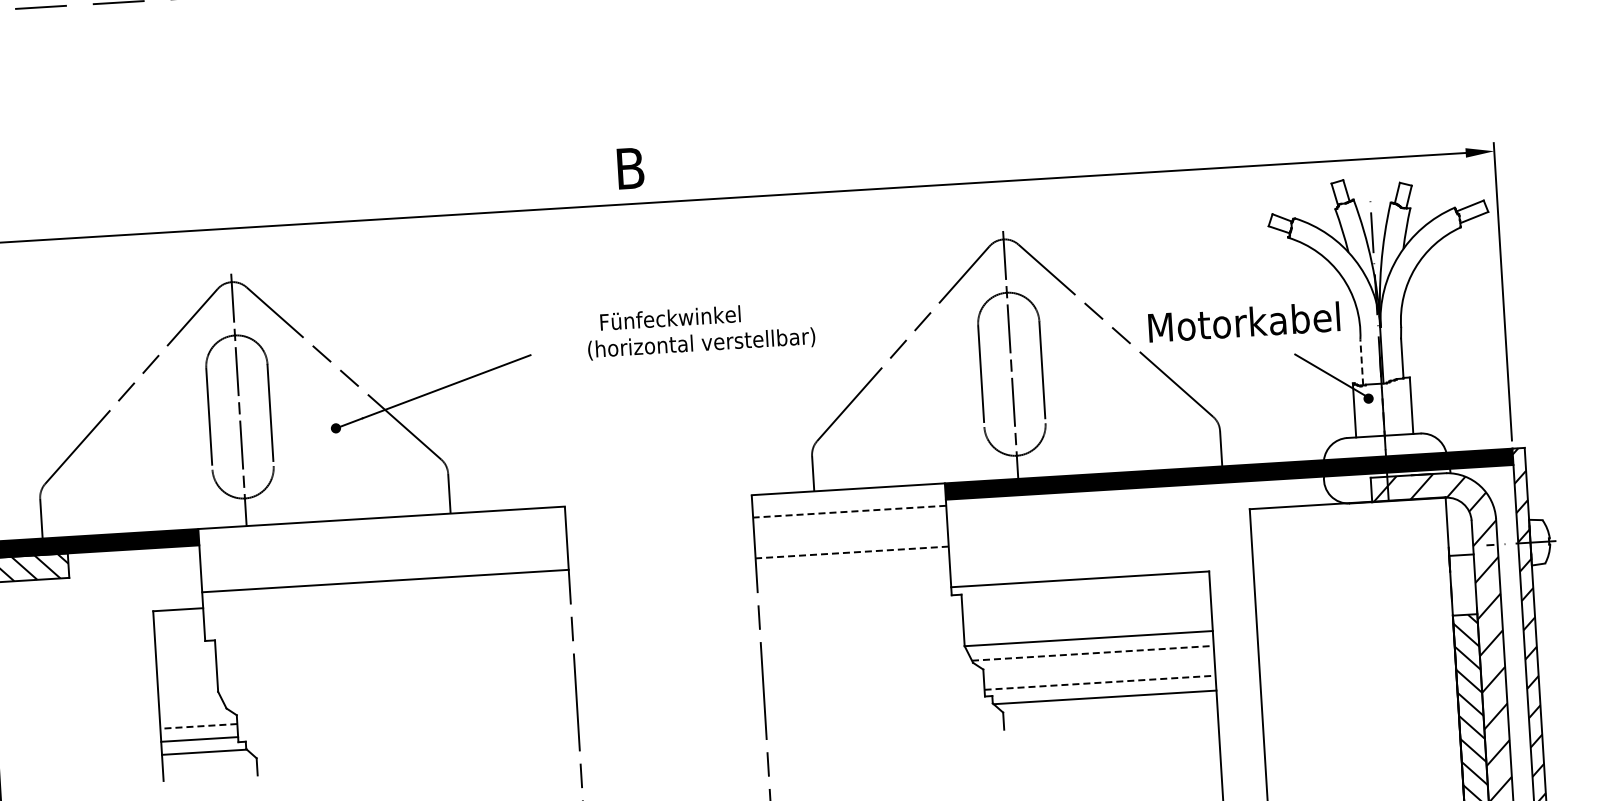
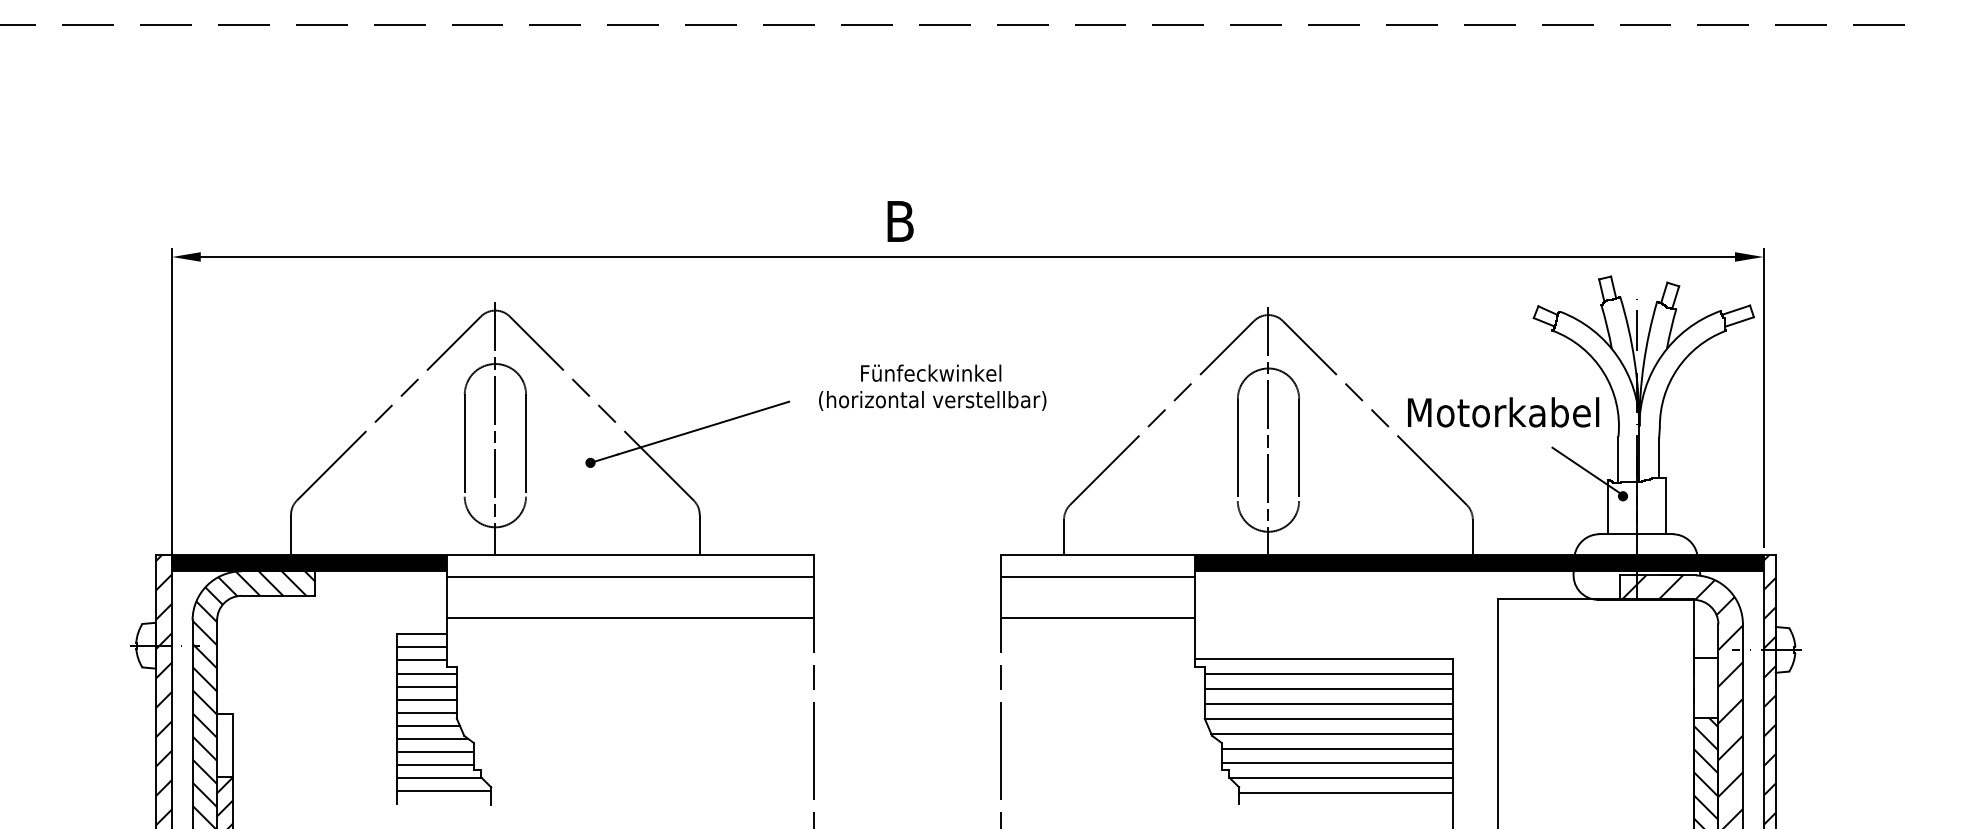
text: (701, 343) -> (932, 400), moved
line: (1361, 362) -> (1618, 459), dashed -> solid
line: (850, 511) -> (1098, 577), dashed -> solid
line: (382, 540) -> (630, 577), added
line: (852, 552) -> (1098, 618), dashed -> solid
line: (1085, 593) -> (1328, 673), added
line: (1086, 608) -> (1328, 688), added
line: (178, 622) -> (421, 647), added
line: (1087, 623) -> (1328, 703), added
line: (179, 635) -> (421, 660), added
line: (185, 648) -> (426, 673), added
line: (1093, 653) -> (1332, 733), dashed -> solid
line: (185, 661) -> (426, 686), added
line: (1098, 667) -> (1337, 748), added
line: (186, 674) -> (426, 699), added
line: (1099, 682) -> (1337, 763), dashed -> solid
line: (187, 687) -> (426, 712), added
line: (189, 700) -> (427, 725), added
line: (1110, 712) -> (1346, 793), added
line: (195, 713) -> (432, 738), added
line: (198, 725) -> (435, 751), dashed -> solid
line: (209, 765) -> (443, 791), added

